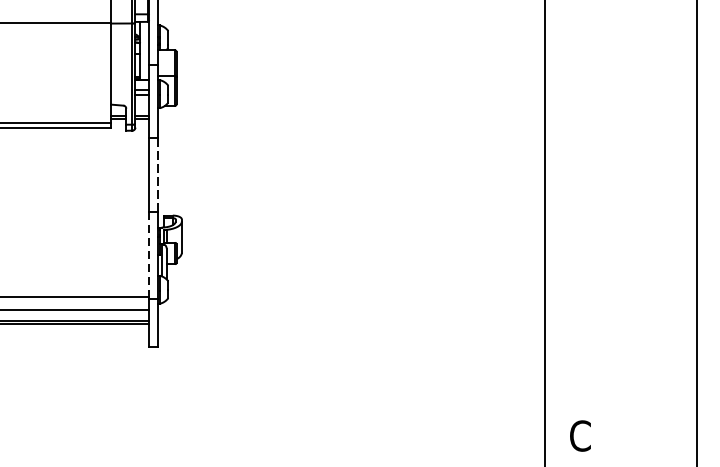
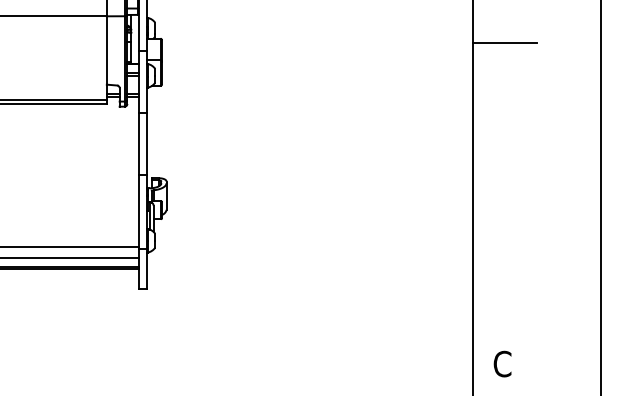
line: (582, 54) -> (504, 42), added
line: (158, 175) -> (146, 144), dashed -> solid
line: (148, 255) -> (138, 211), dashed -> solid

